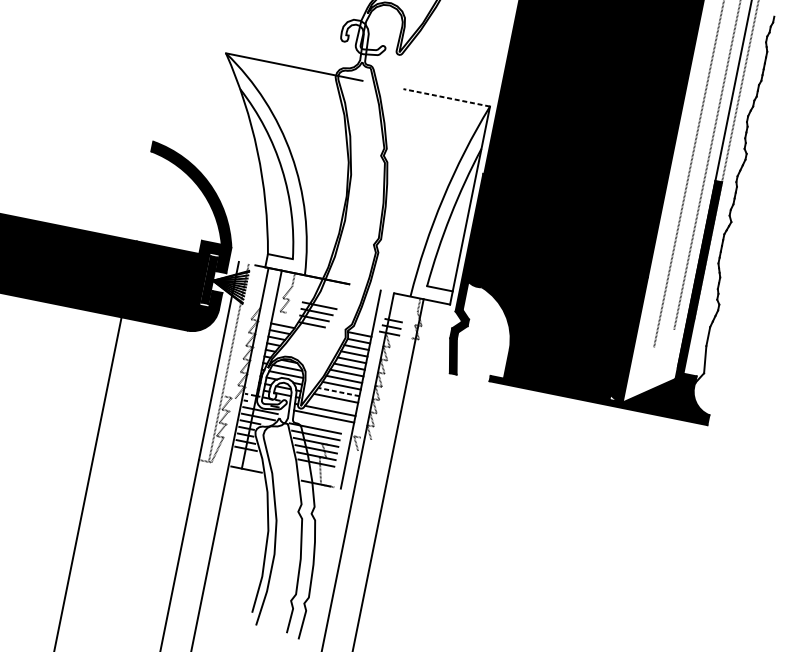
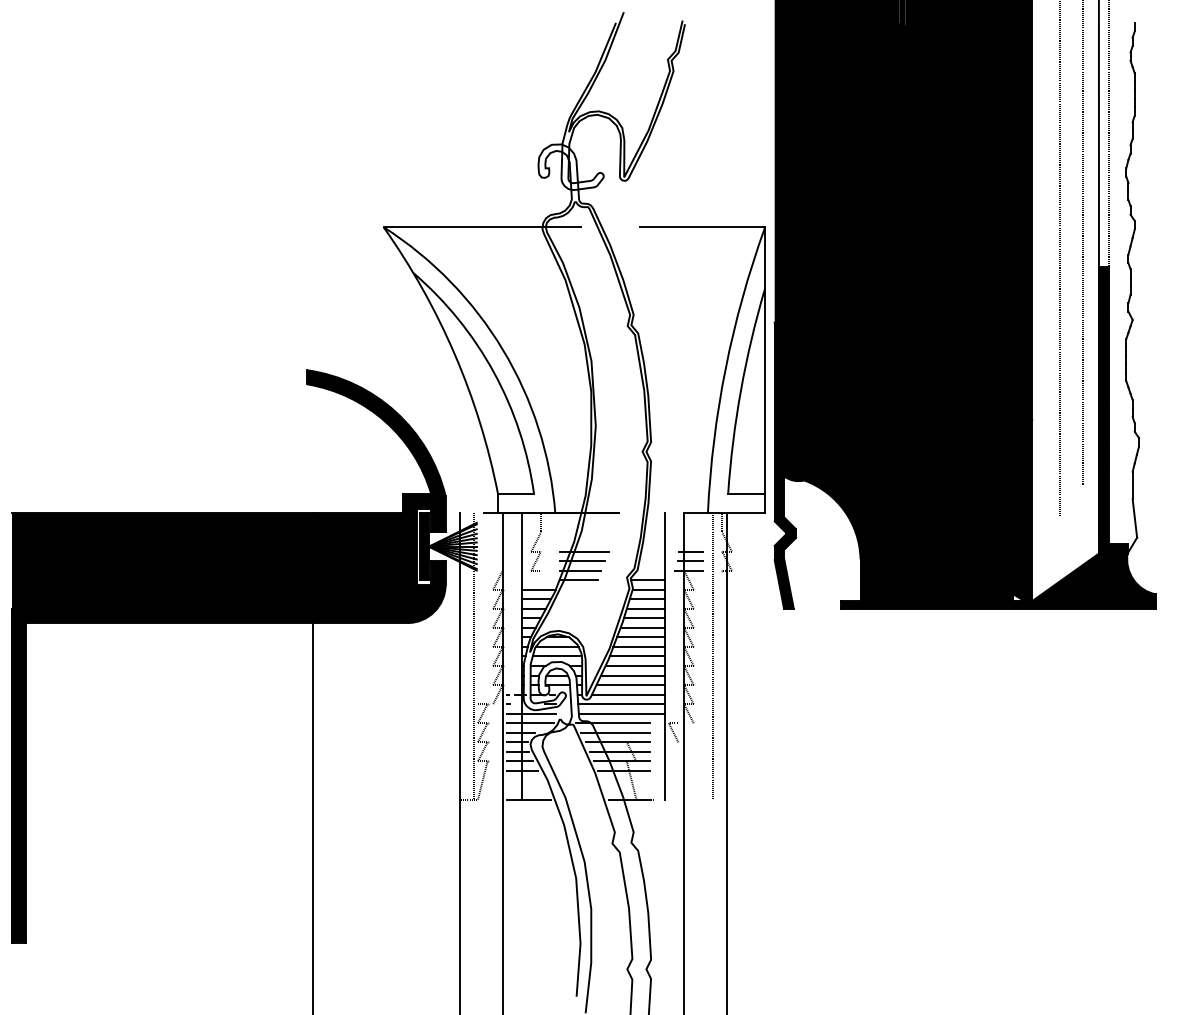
line: (446, 98) -> (702, 227), dashed -> solid
line: (339, 391) -> (635, 665), dashed -> solid
line: (393, 396) -> (712, 656), added
line: (332, 404) -> (630, 685), added
line: (322, 423) -> (621, 713), added

